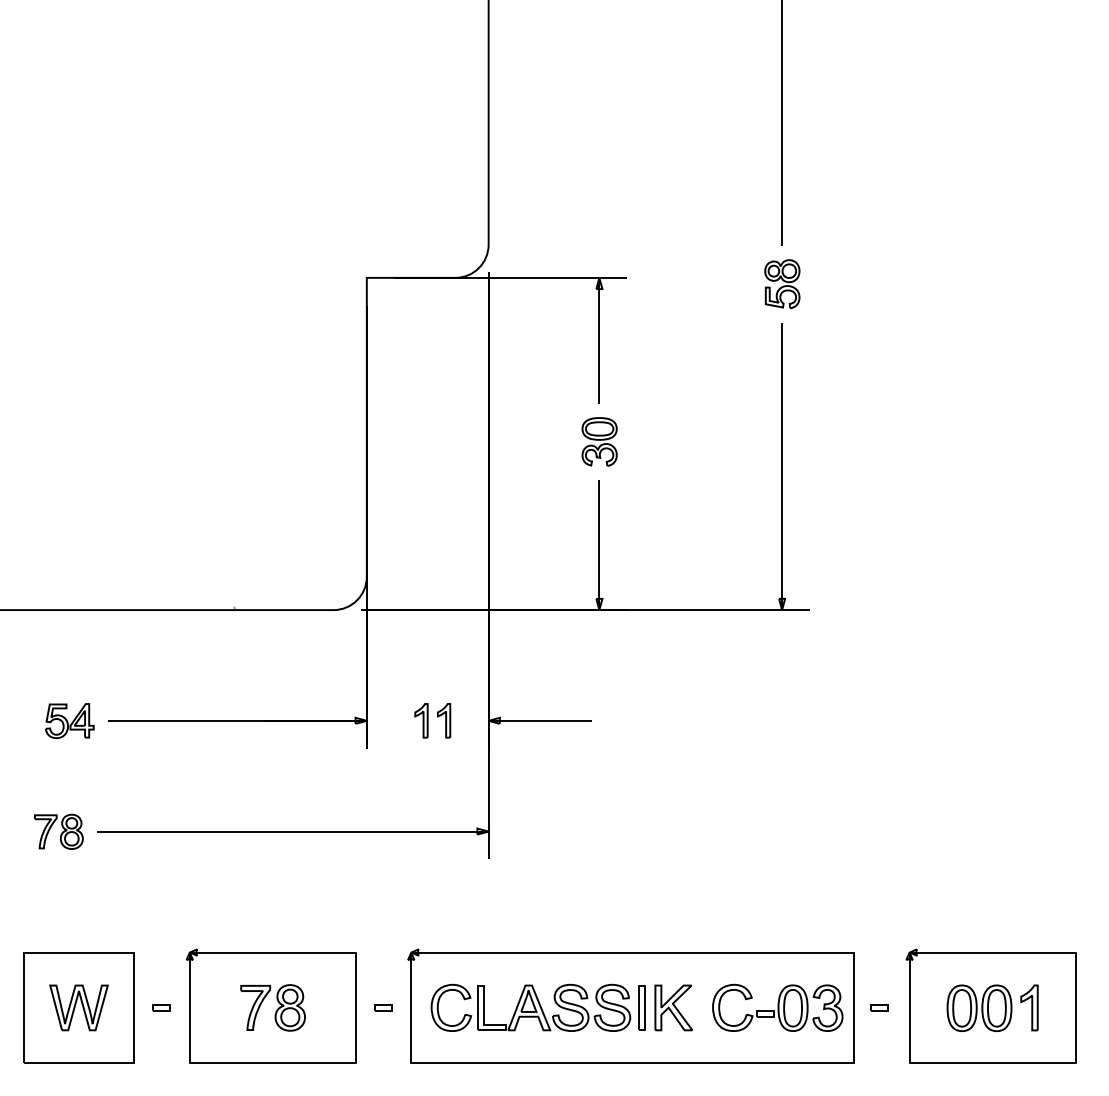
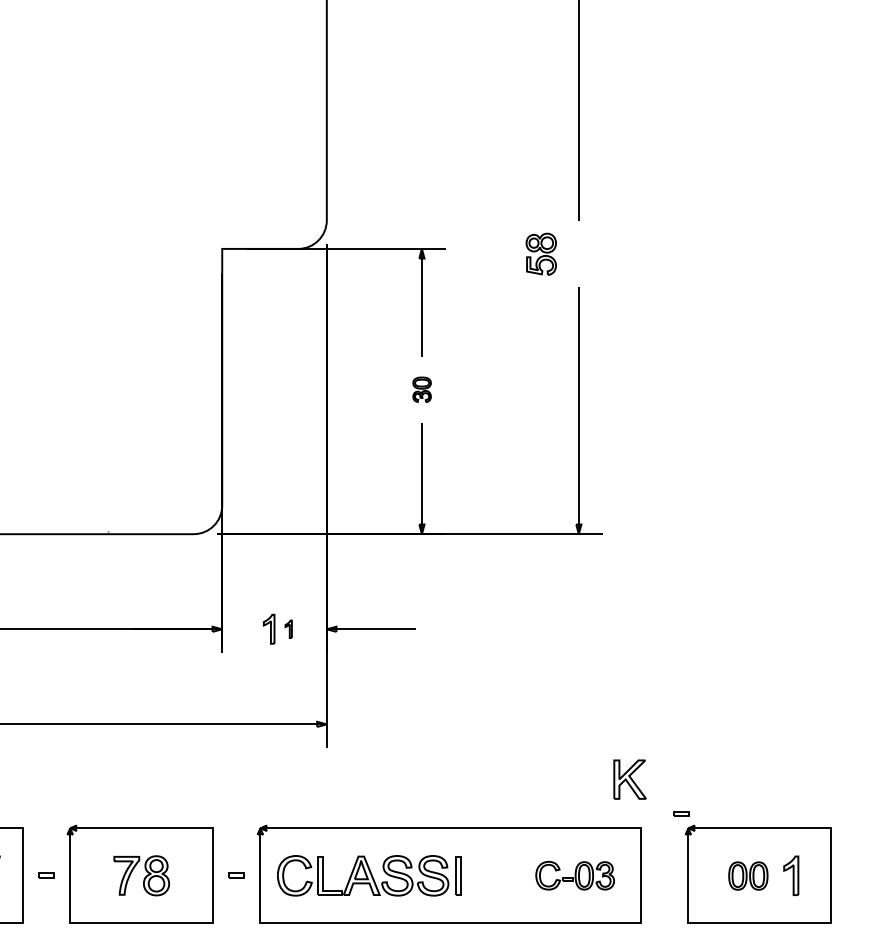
part: (782, 283) -> (541, 253), moved
part: (599, 441) -> (422, 389), size x0.6
part: (444, 720) -> (288, 628), size x0.6
part: (673, 1007) -> (629, 779), moved
part: (777, 1007) -> (574, 875), size x0.7
part: (879, 1007) -> (681, 813), moved
part: (979, 1007) -> (748, 875), size x0.7

